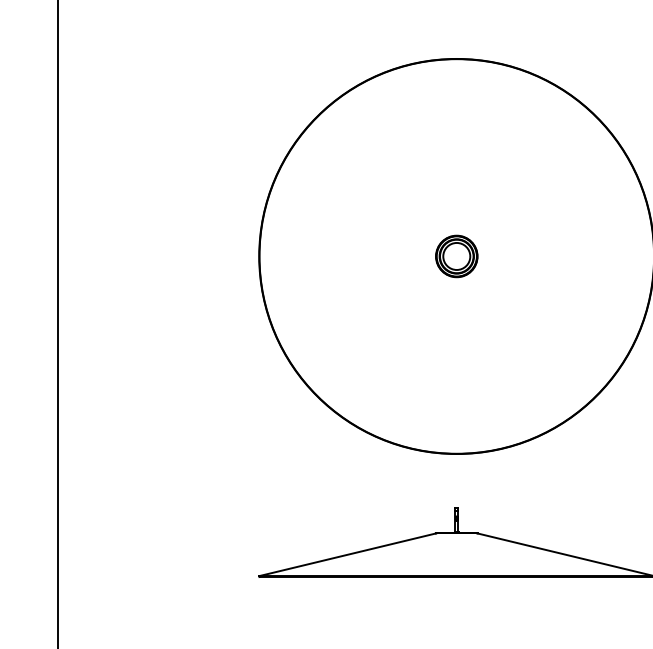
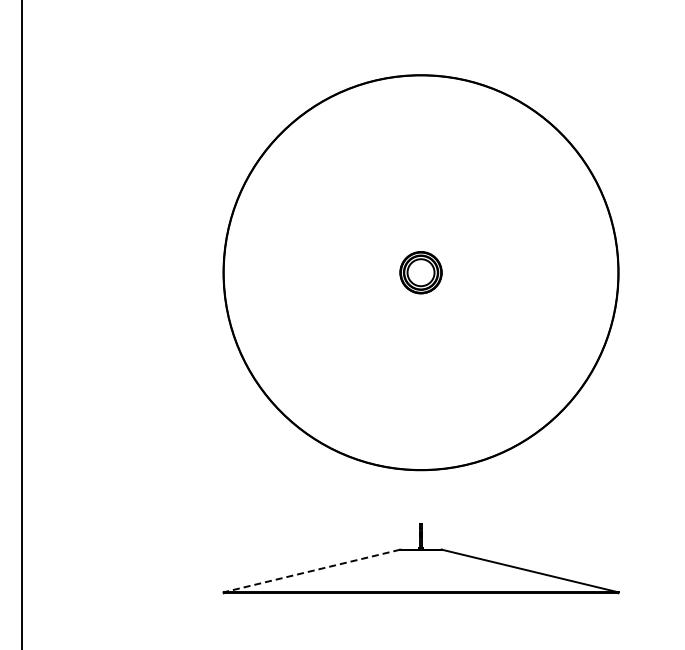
line: (347, 555) -> (311, 571), solid -> dashed

